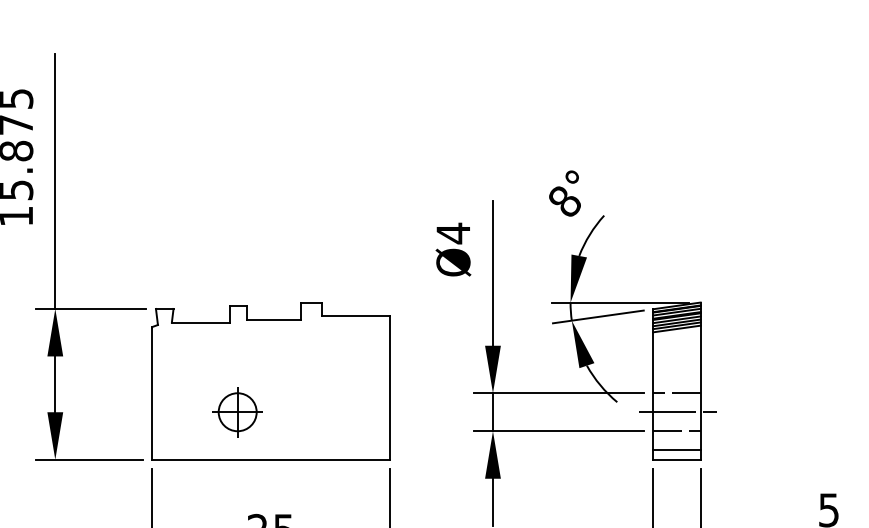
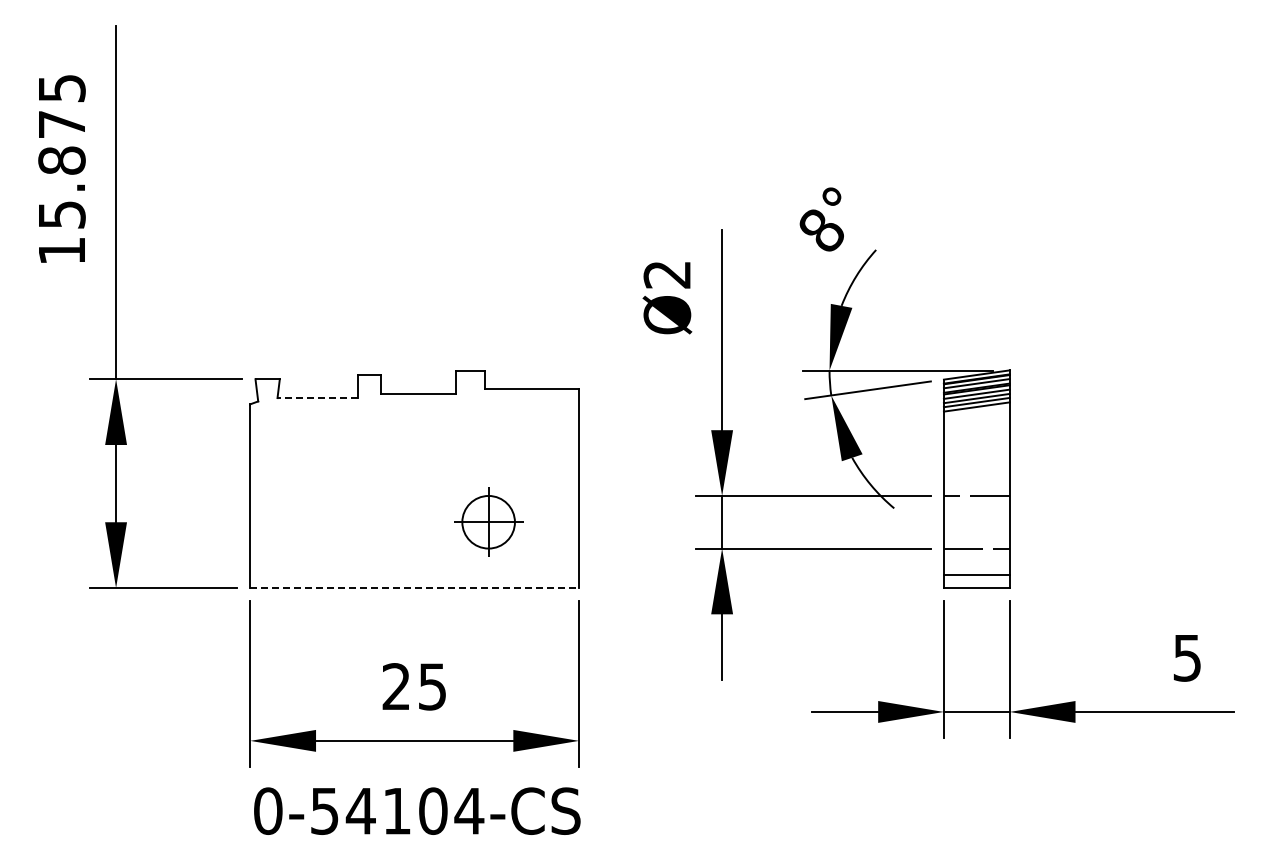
text: (452, 233) -> (666, 274), Ø4 -> Ø2
line: (200, 322) -> (317, 398), solid -> dashed
part: (237, 411) -> (488, 521), moved
line: (677, 412) -> (977, 522), removed
line: (271, 460) -> (415, 588), solid -> dashed

